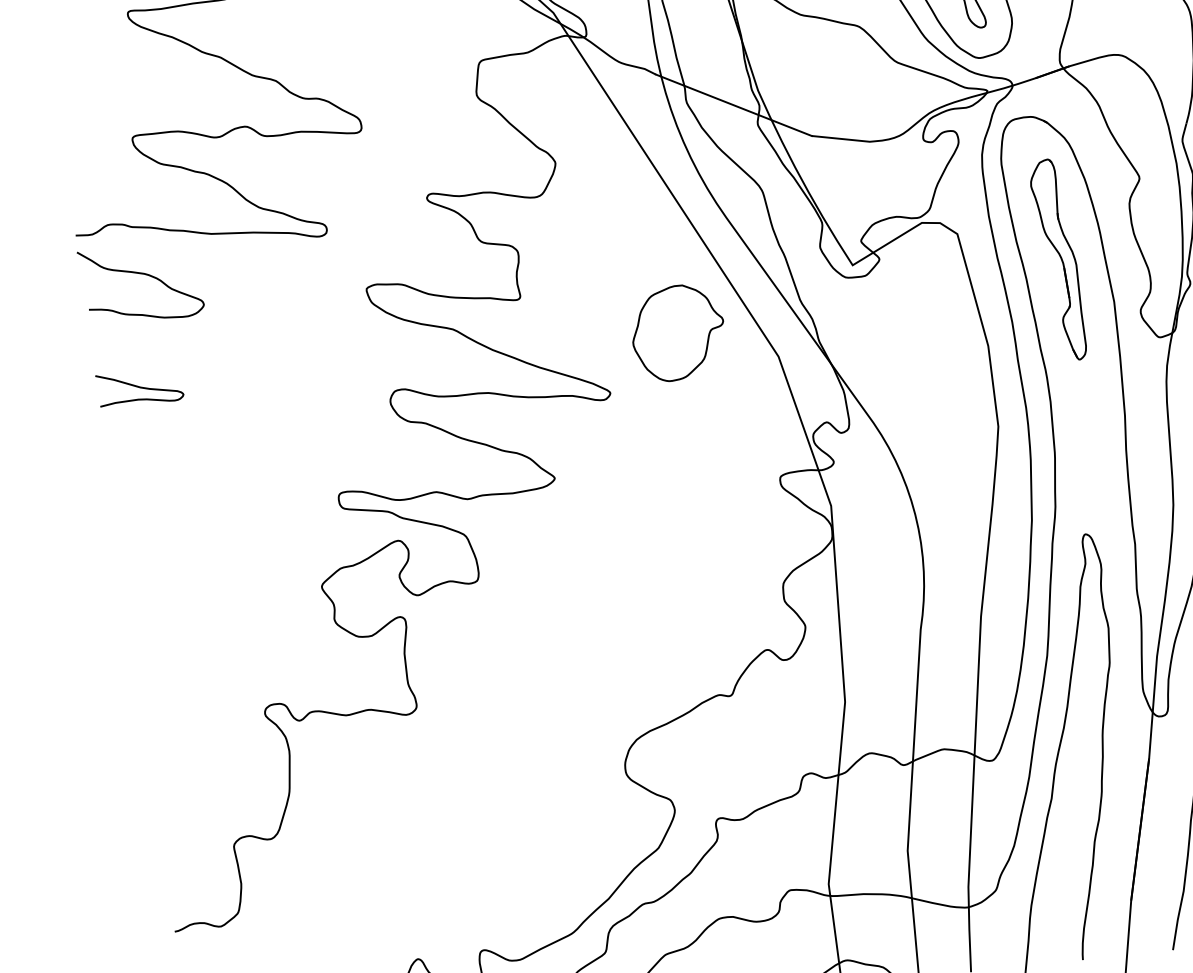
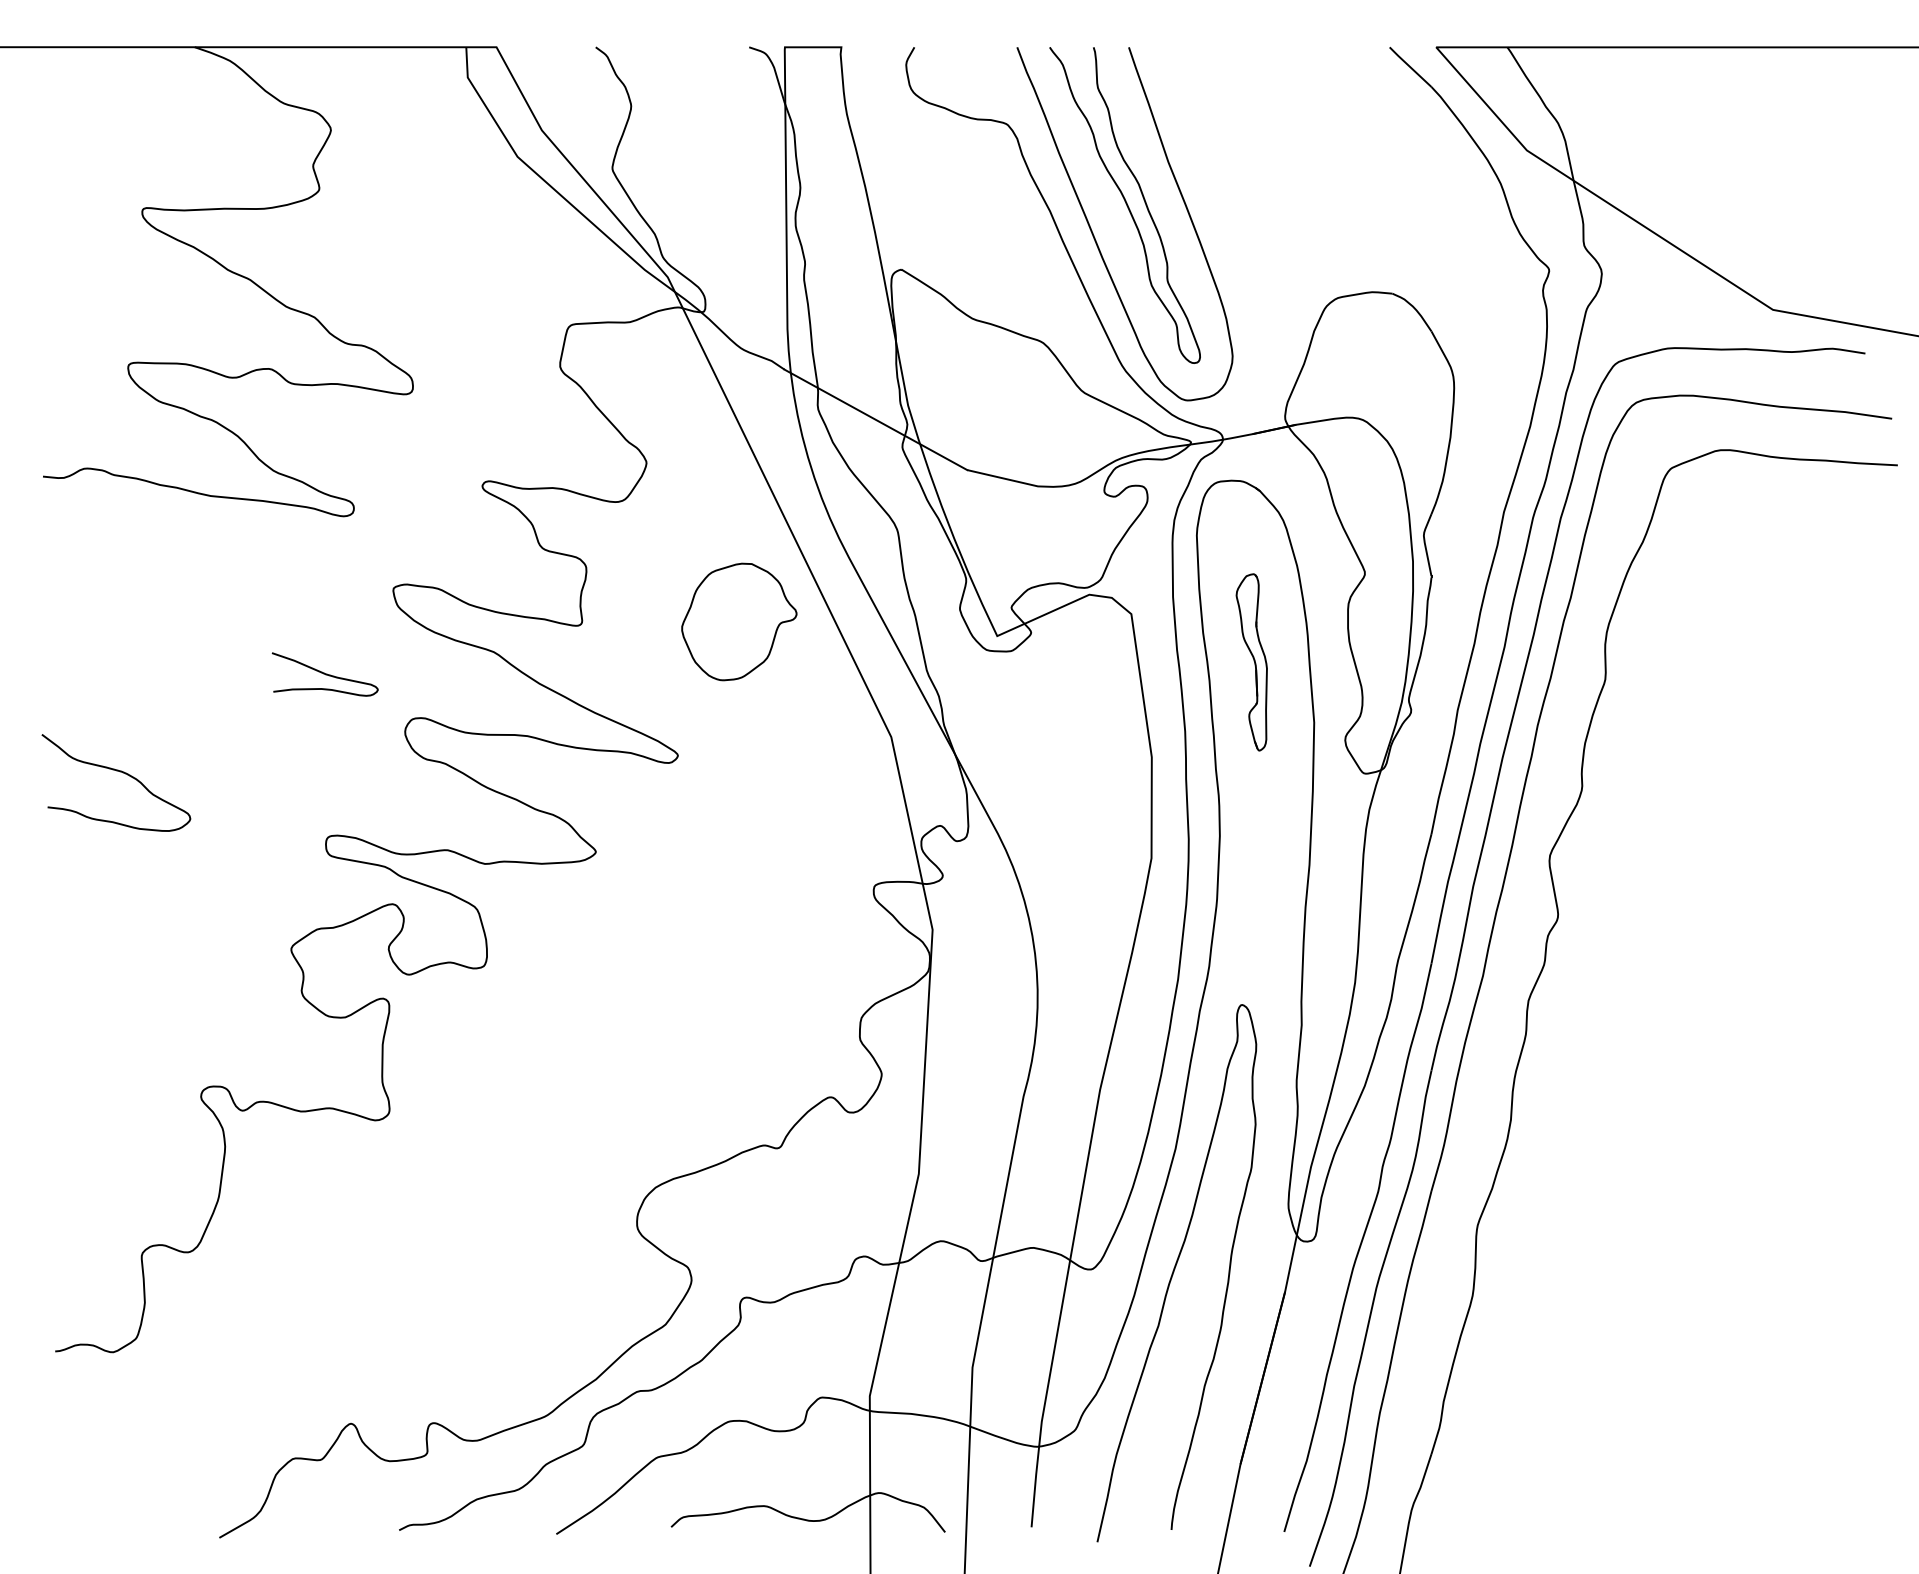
part: (1058, 260) -> (1251, 662), size x0.7
curve: (143, 274) -> (120, 772), moved
part: (678, 332) -> (739, 621), moved
curve: (139, 387) -> (324, 674), moved

